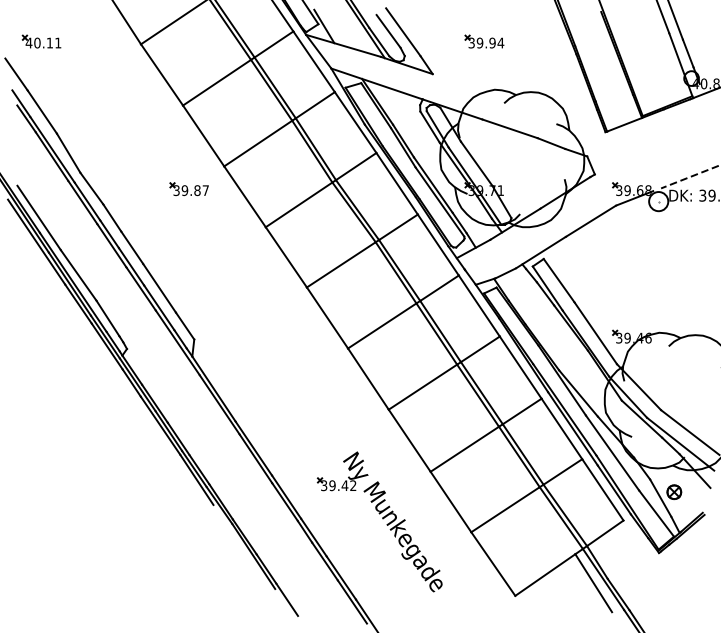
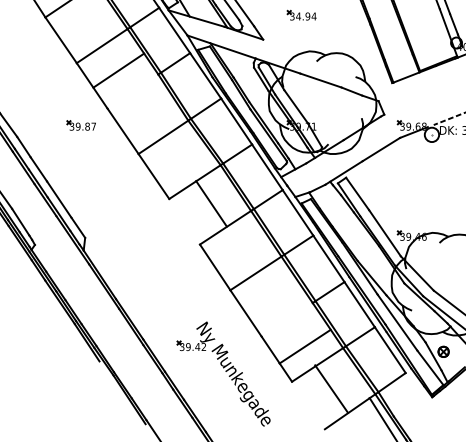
text: (479, 42) -> (298, 16), 39.94 -> 34.94
line: (258, 143) -> (118, 70), moved
line: (327, 317) -> (211, 203), moved
line: (464, 448) -> (304, 346), moved
line: (493, 563) -> (331, 388), moved

